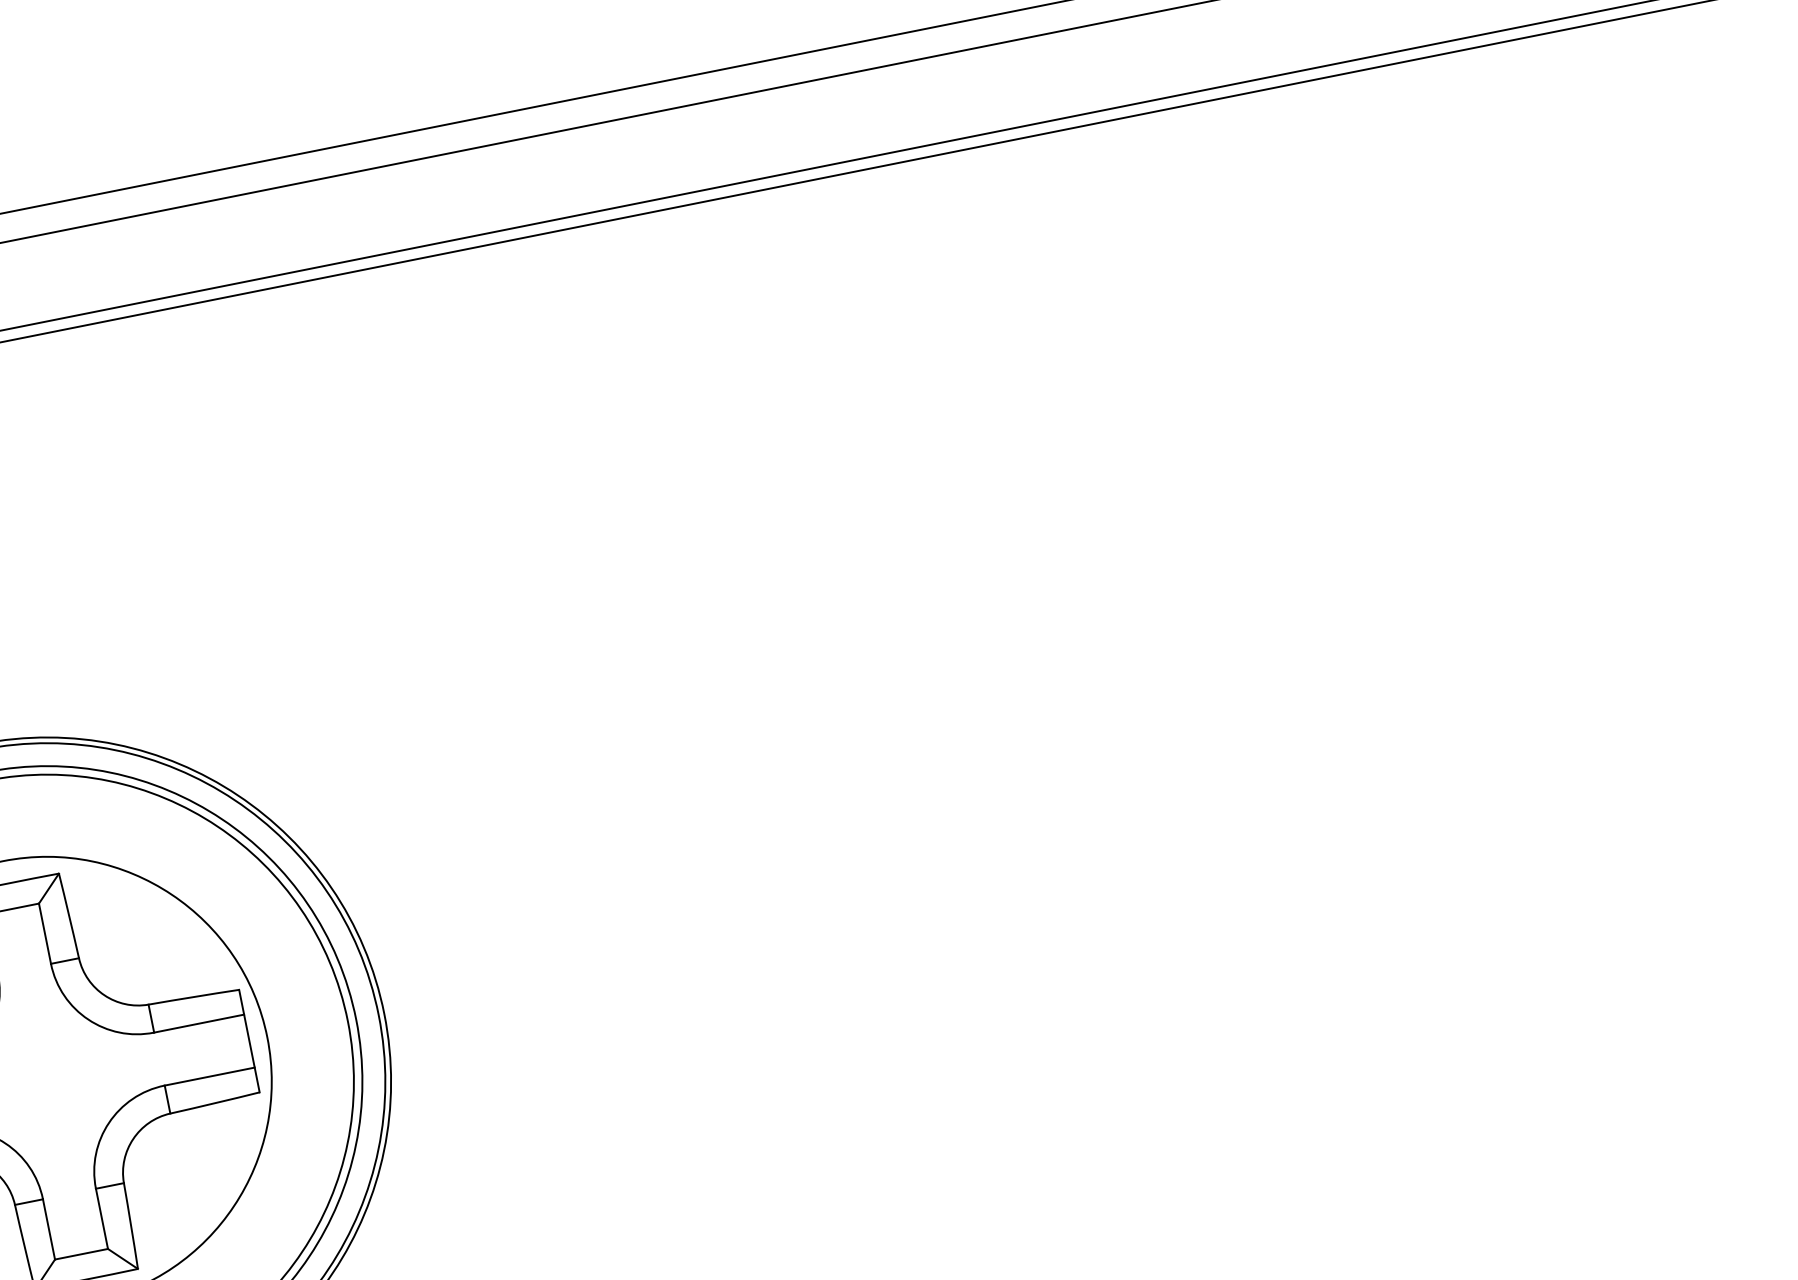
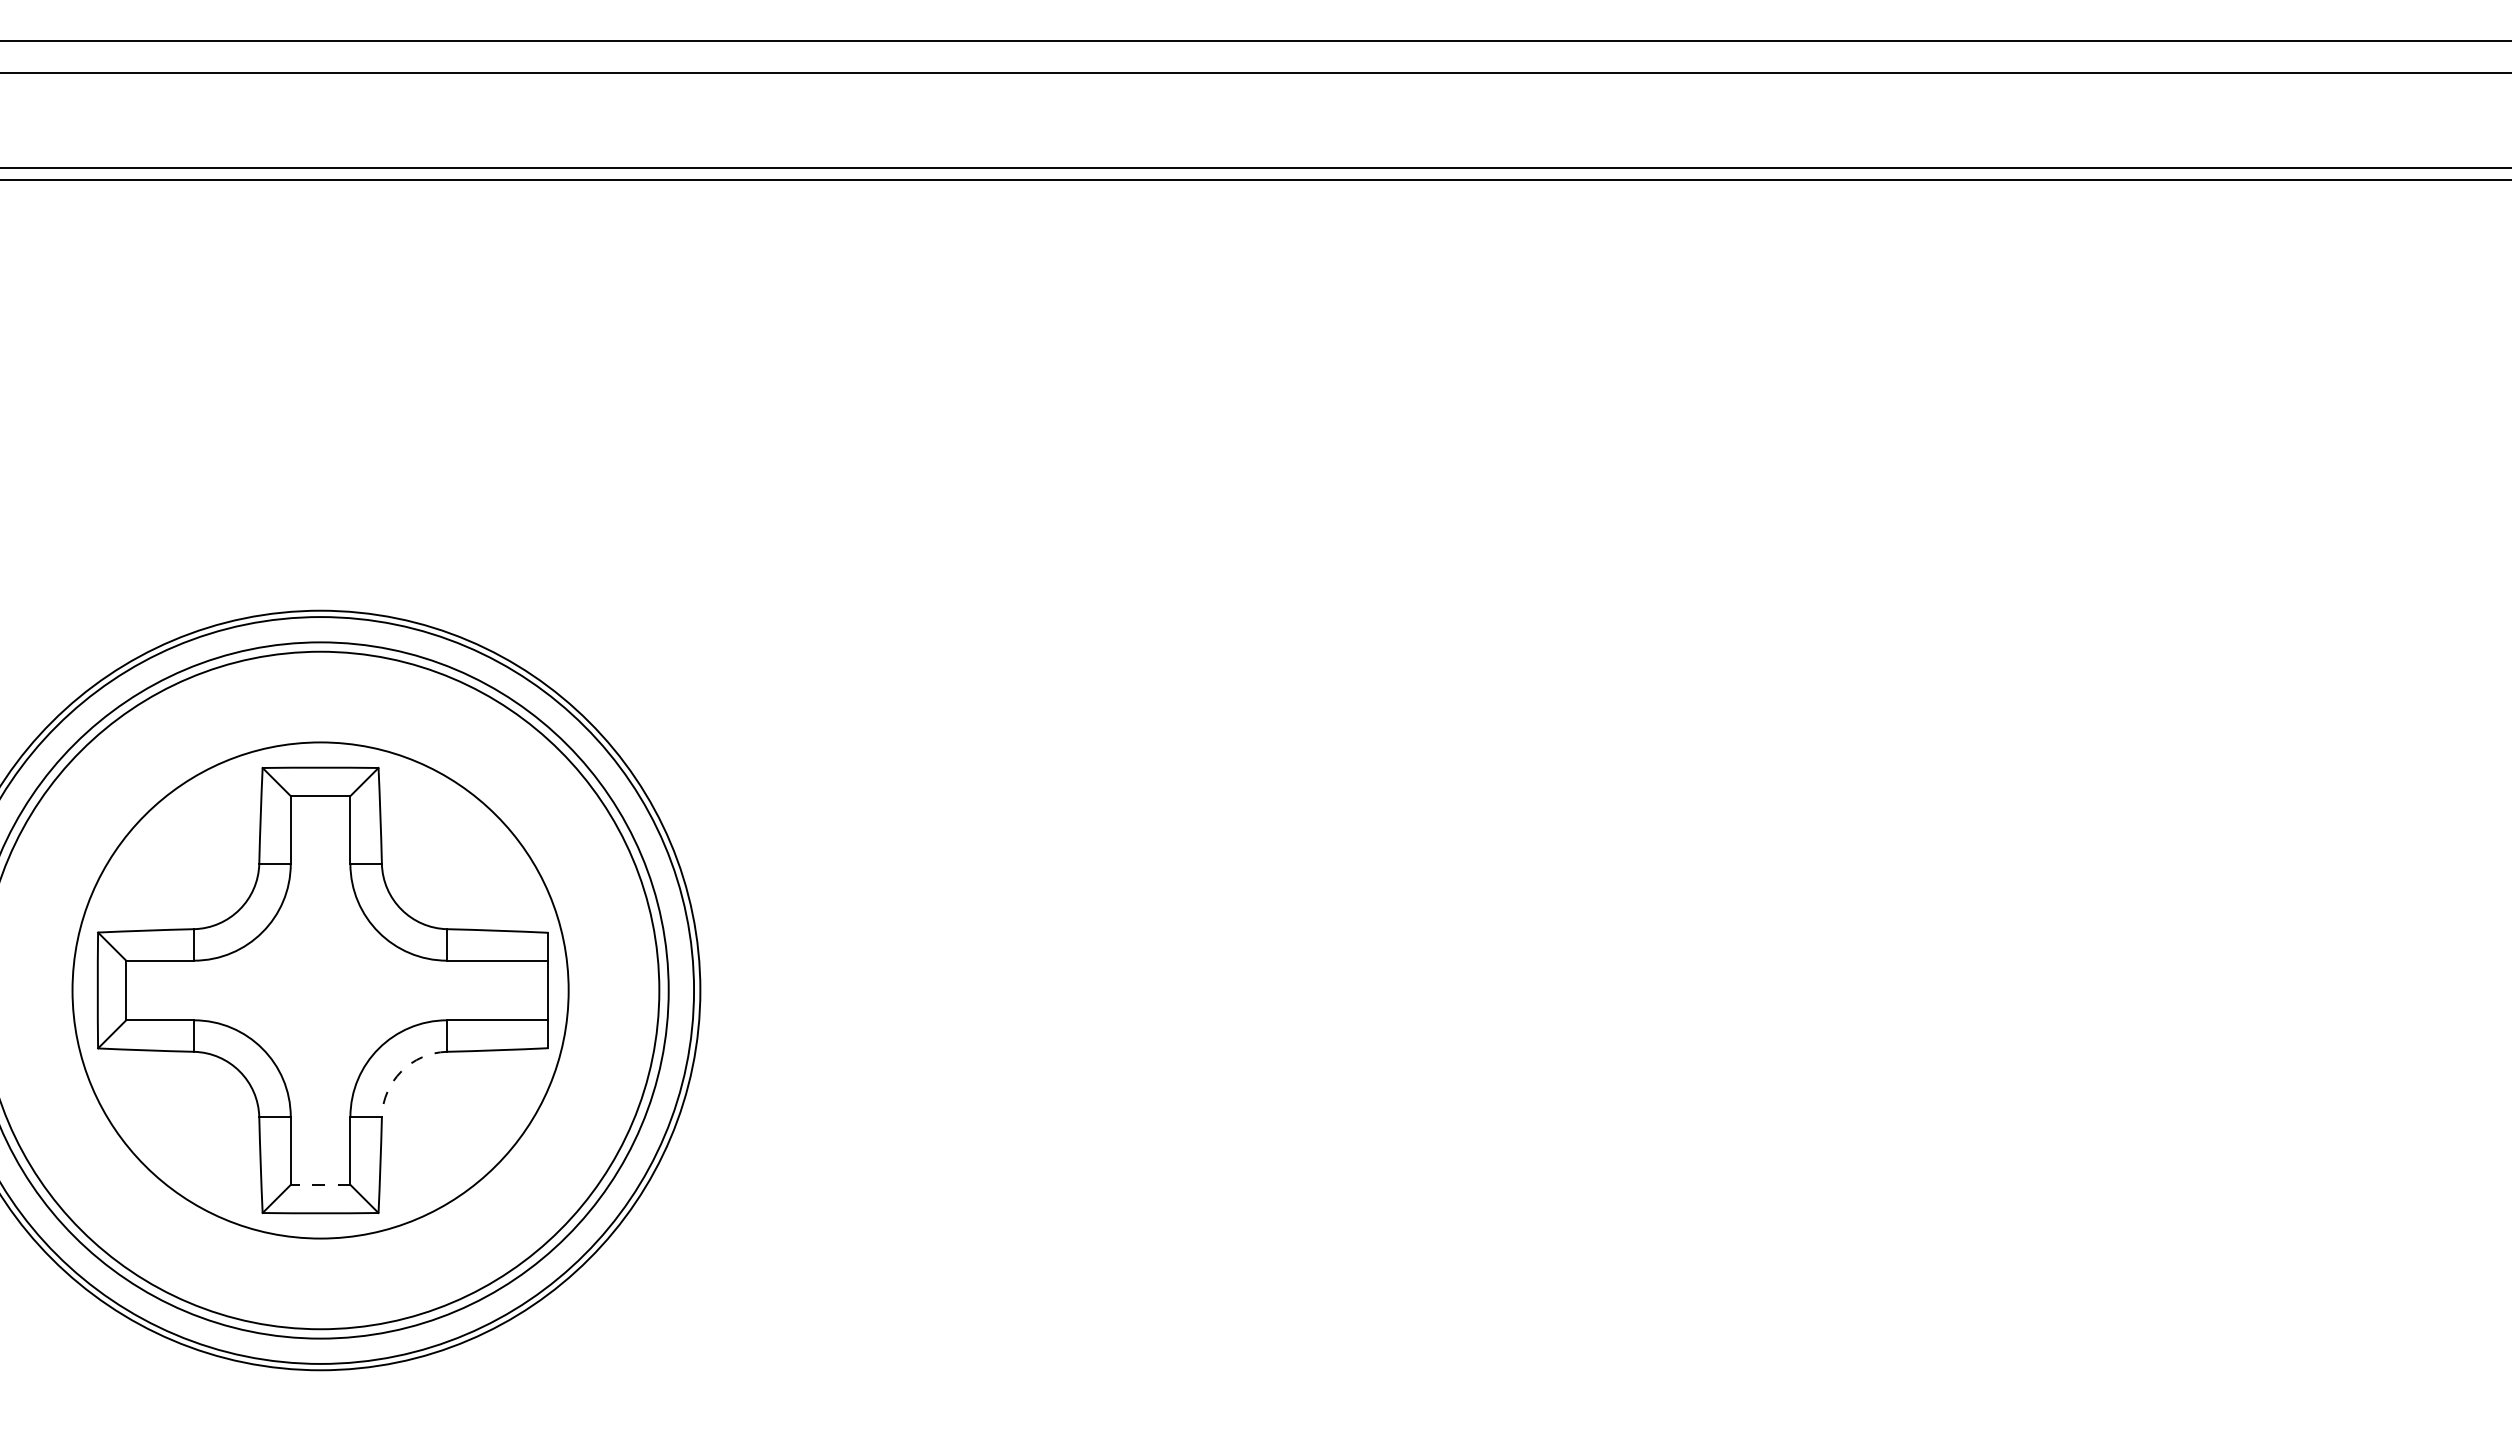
arc: (133, 1139) -> (401, 1071), solid -> dashed
line: (81, 1253) -> (320, 1184), solid -> dashed

